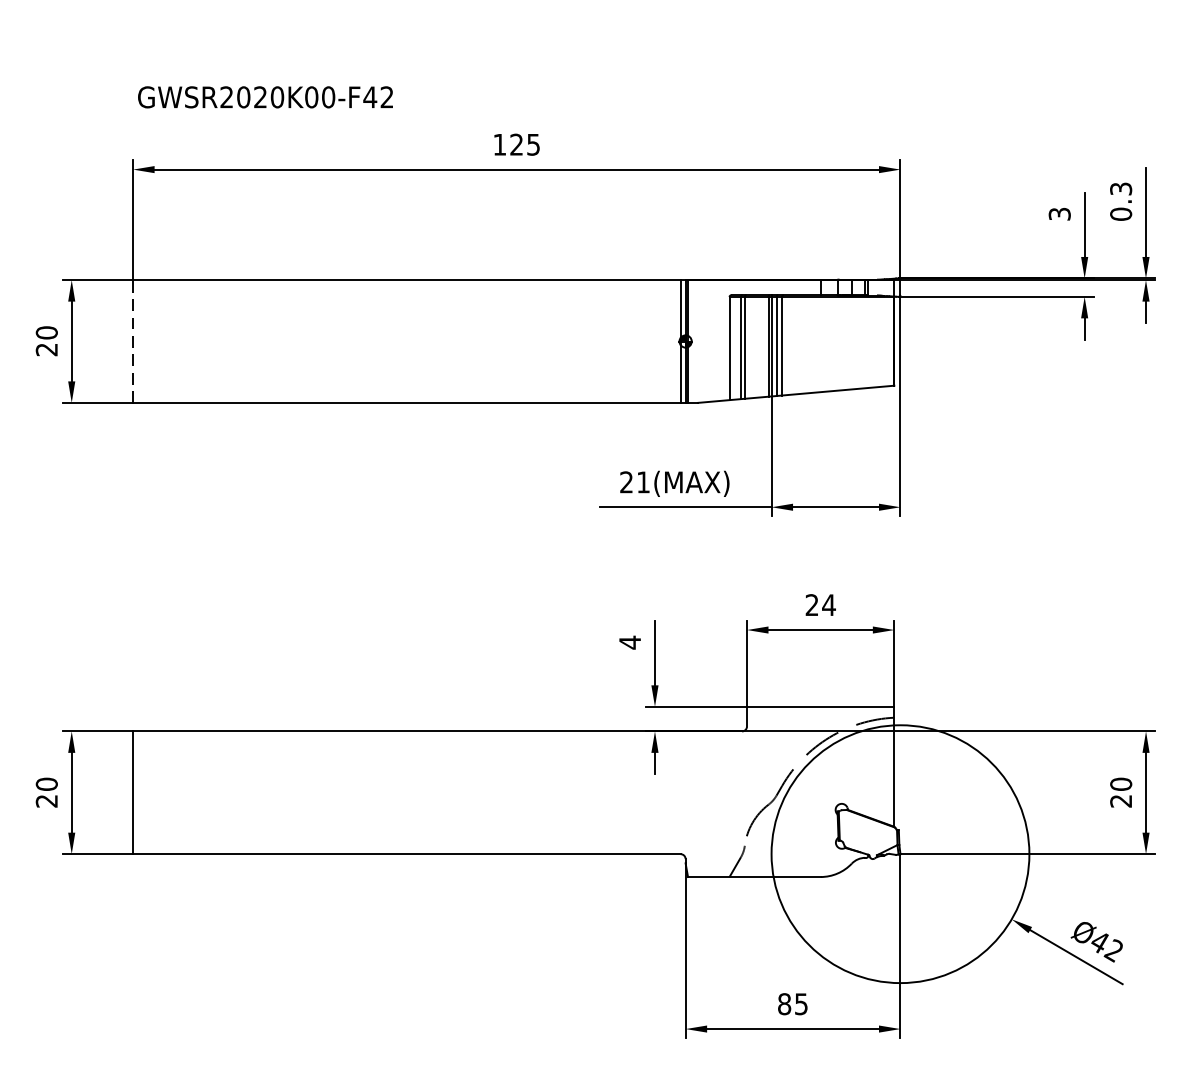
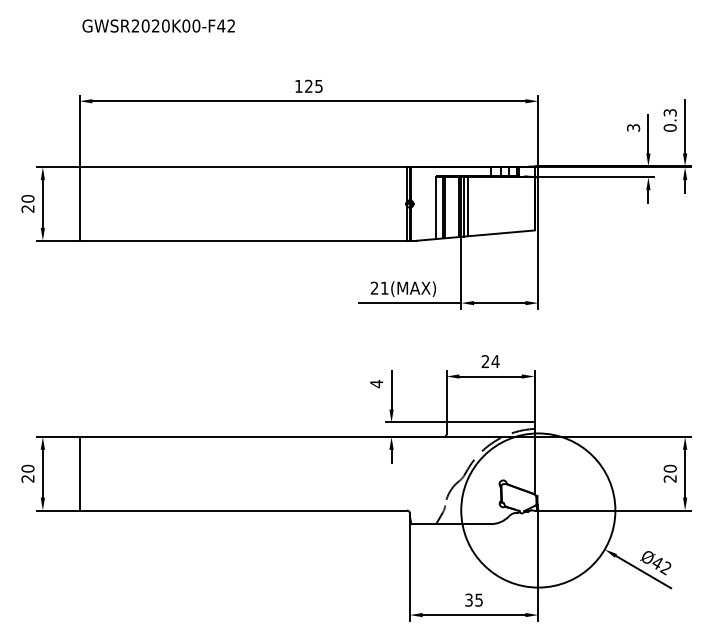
text: (265, 96) -> (158, 25), moved
line: (132, 342) -> (79, 204), dashed -> solid
text: (783, 1003) -> (468, 599), 85 -> 35

